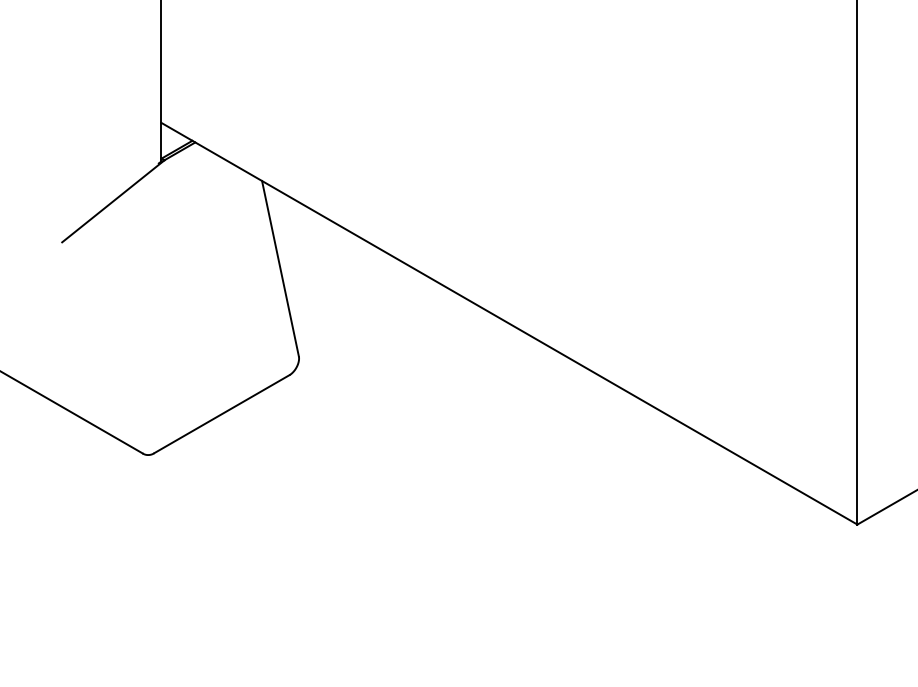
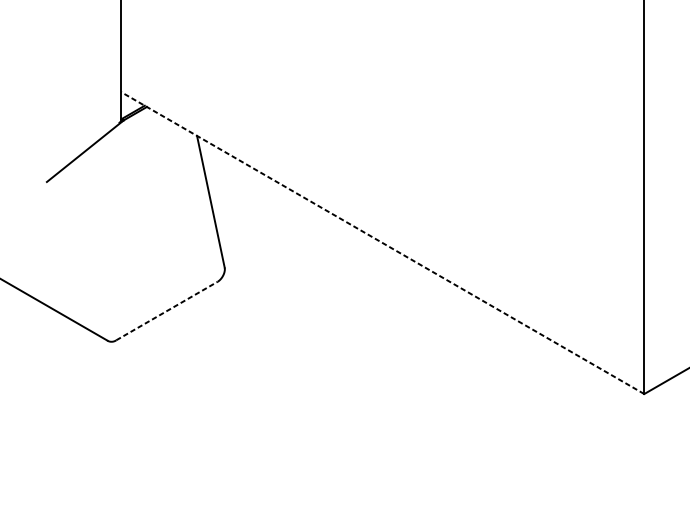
line: (509, 323) -> (382, 242), solid -> dashed
line: (222, 414) -> (167, 311), solid -> dashed

